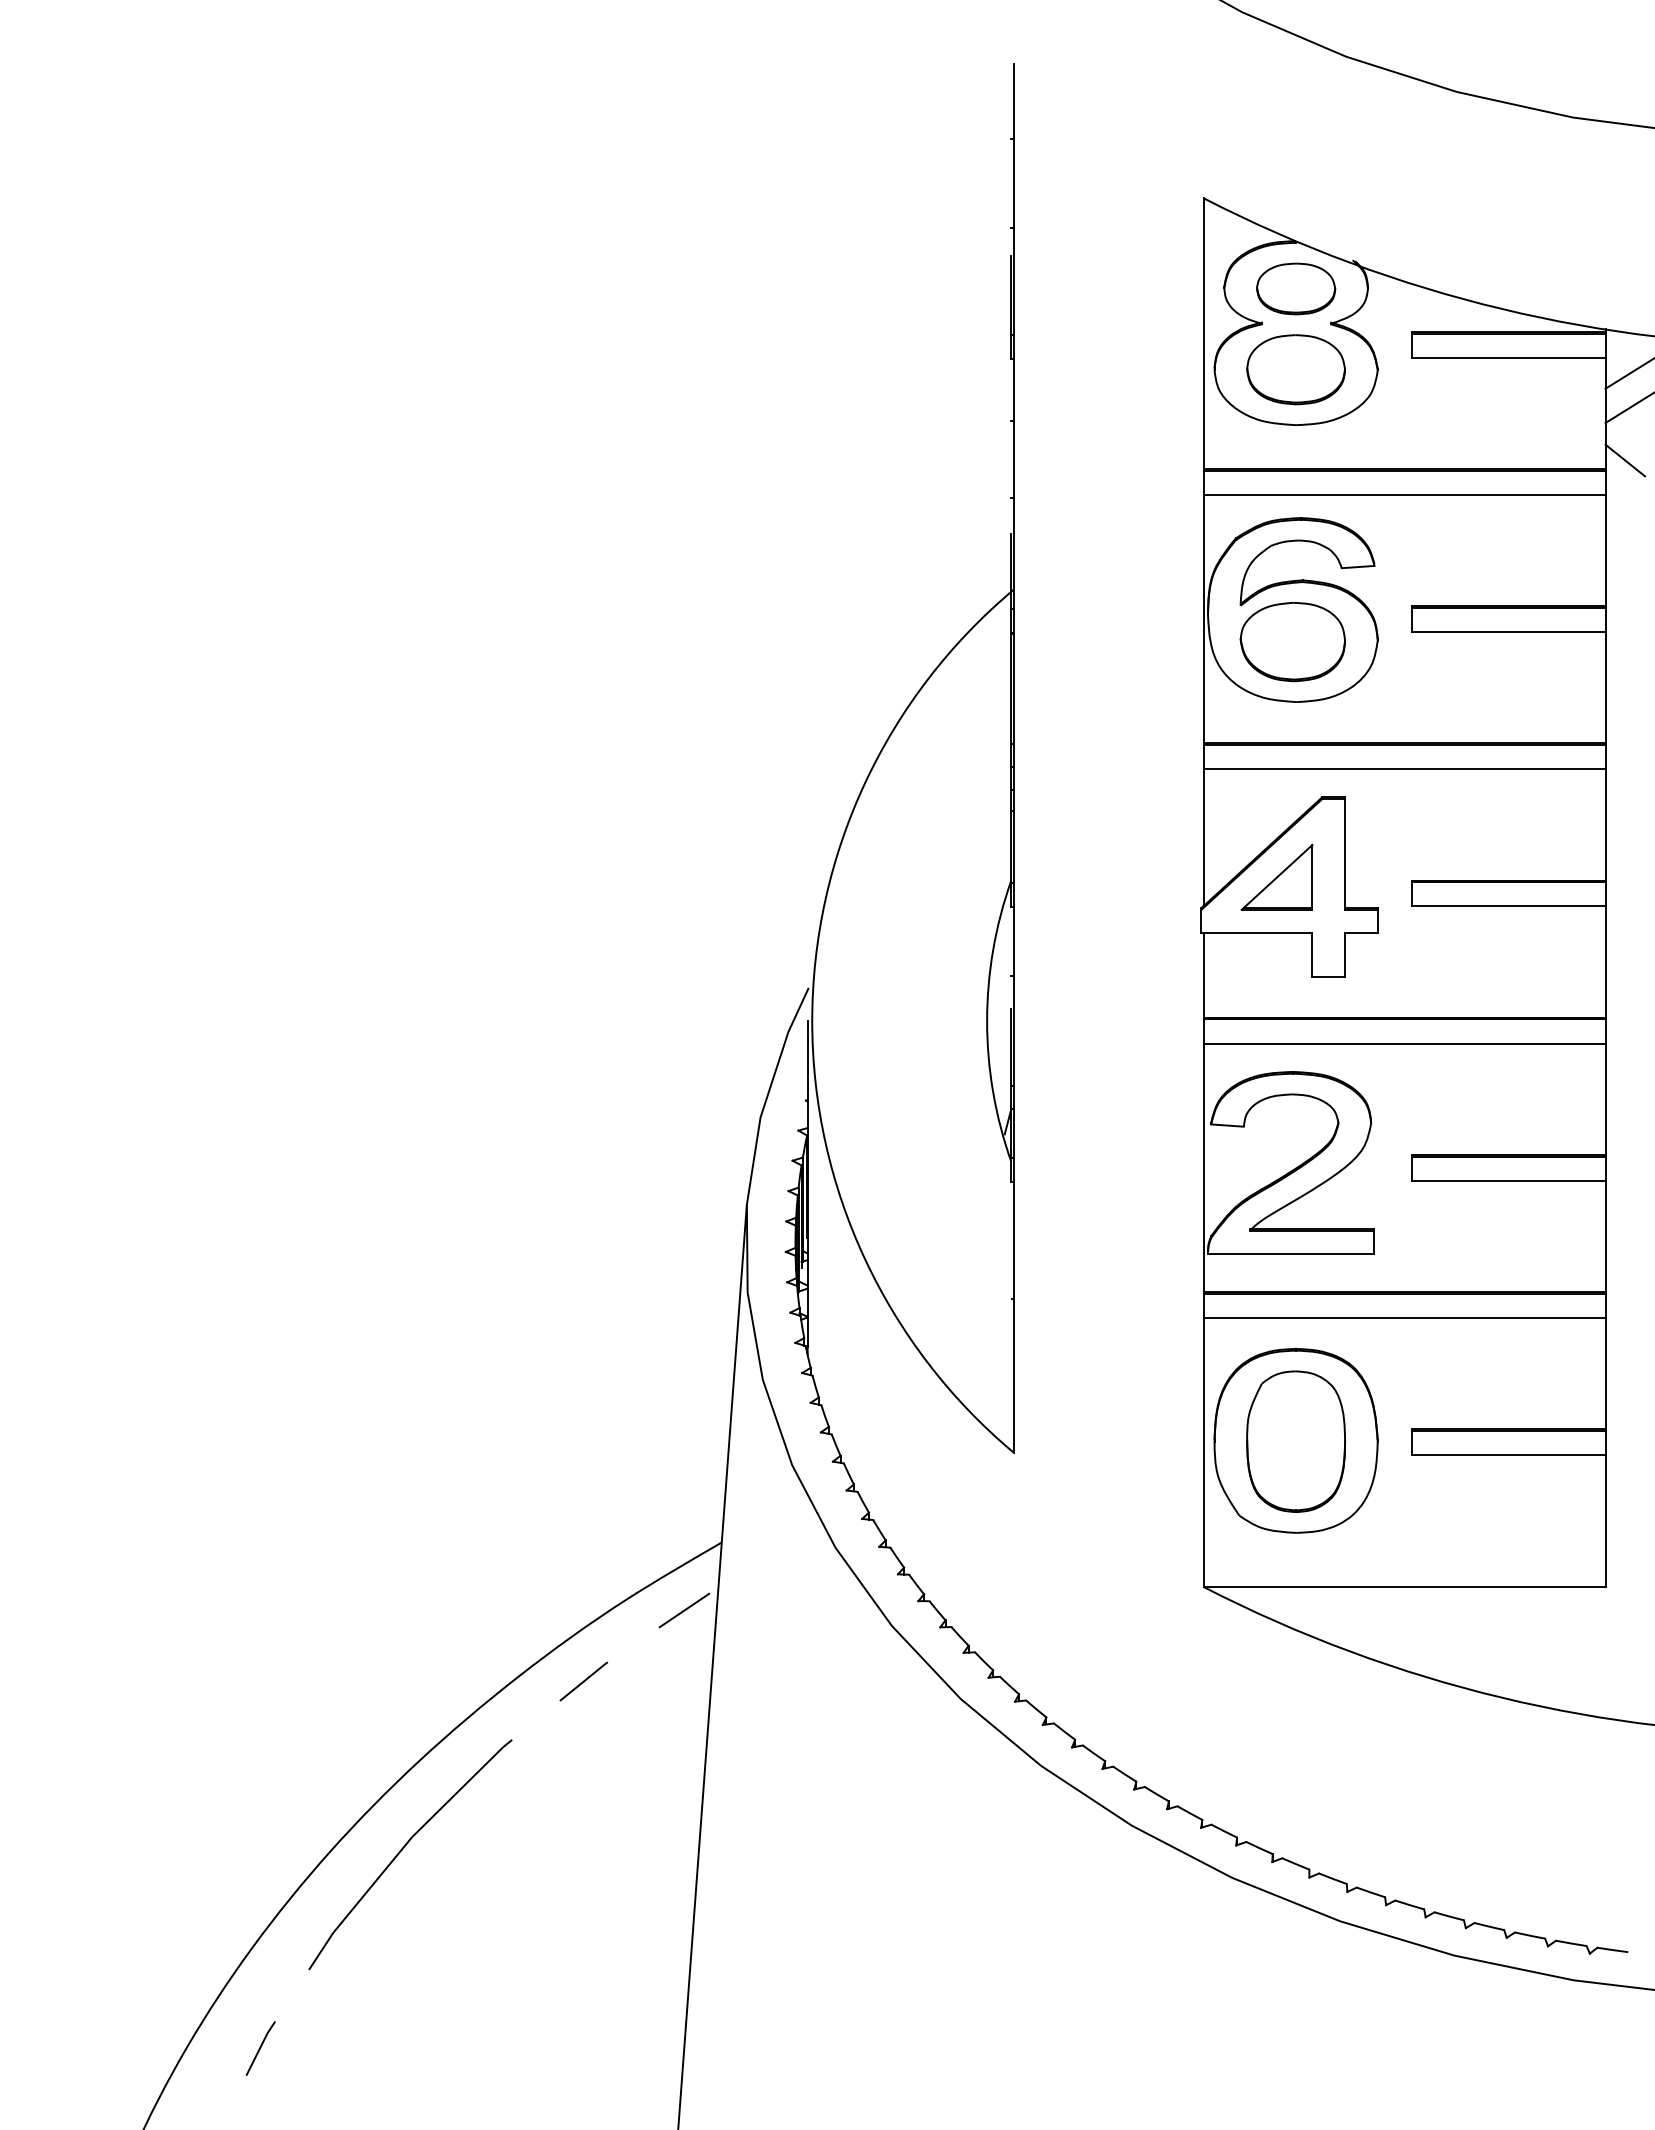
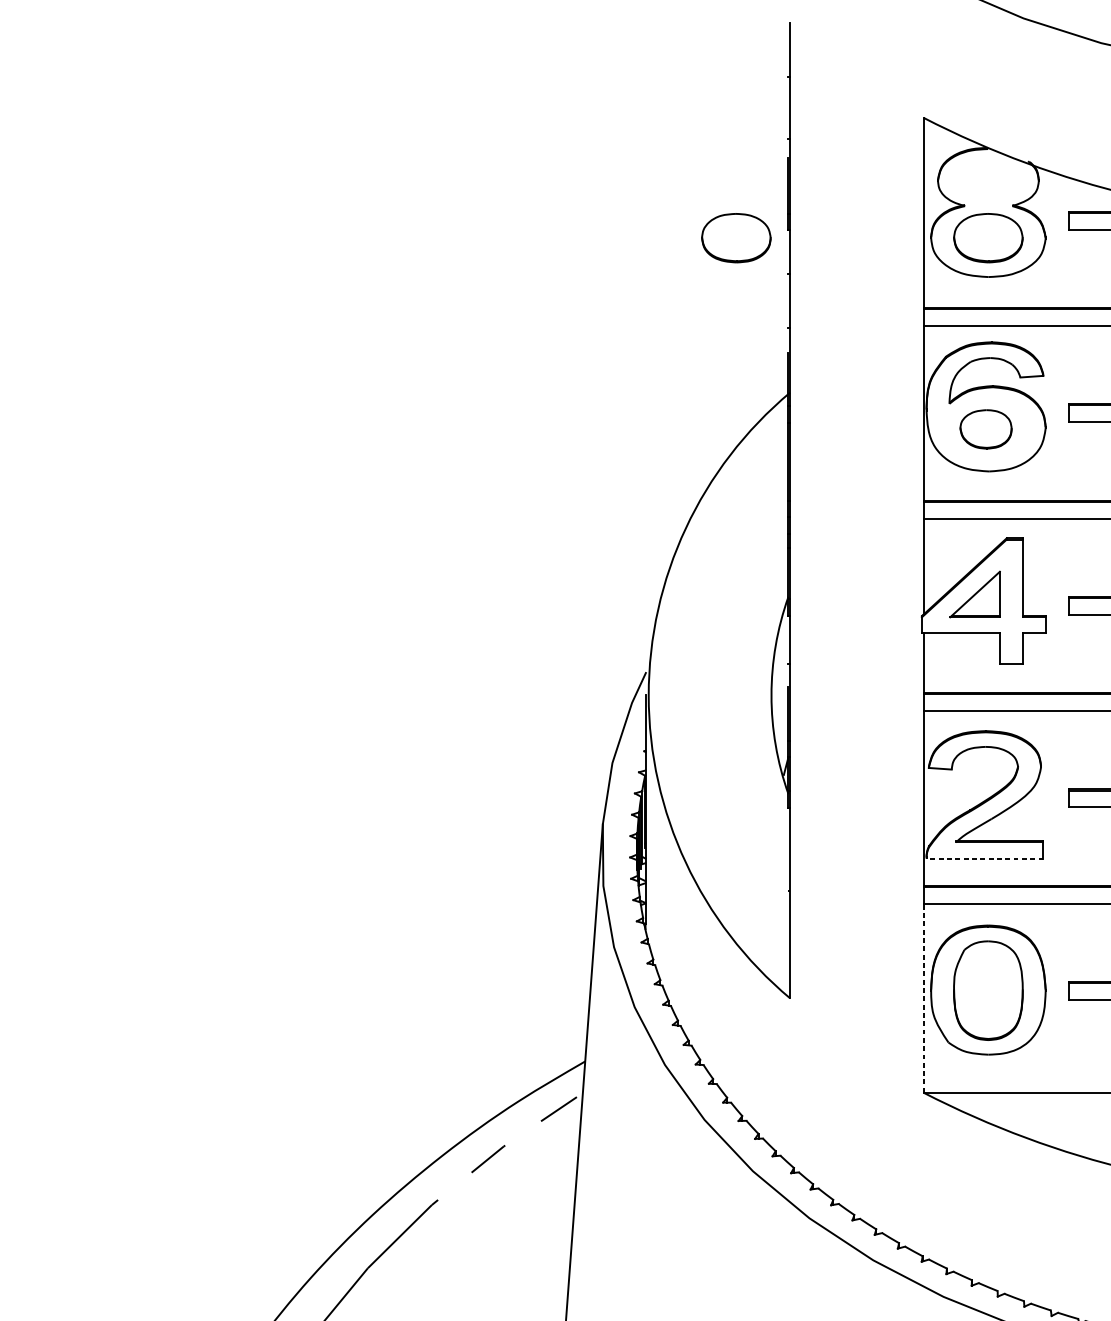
part: (1296, 288) -> (988, 181), removed
part: (936, 369) -> (735, 238), added
part: (1292, 642) -> (985, 429), size x0.7
line: (1290, 1253) -> (984, 858), solid -> dashed
line: (1203, 1452) -> (923, 998), solid -> dashed

